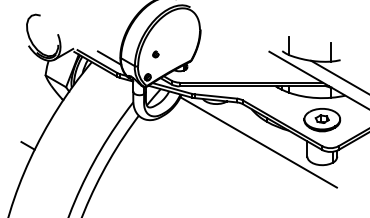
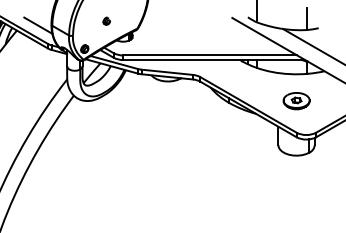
part: (155, 54) -> (106, 21), moved
part: (322, 120) -> (296, 101), size x0.6
line: (258, 142) -> (219, 128), removed

